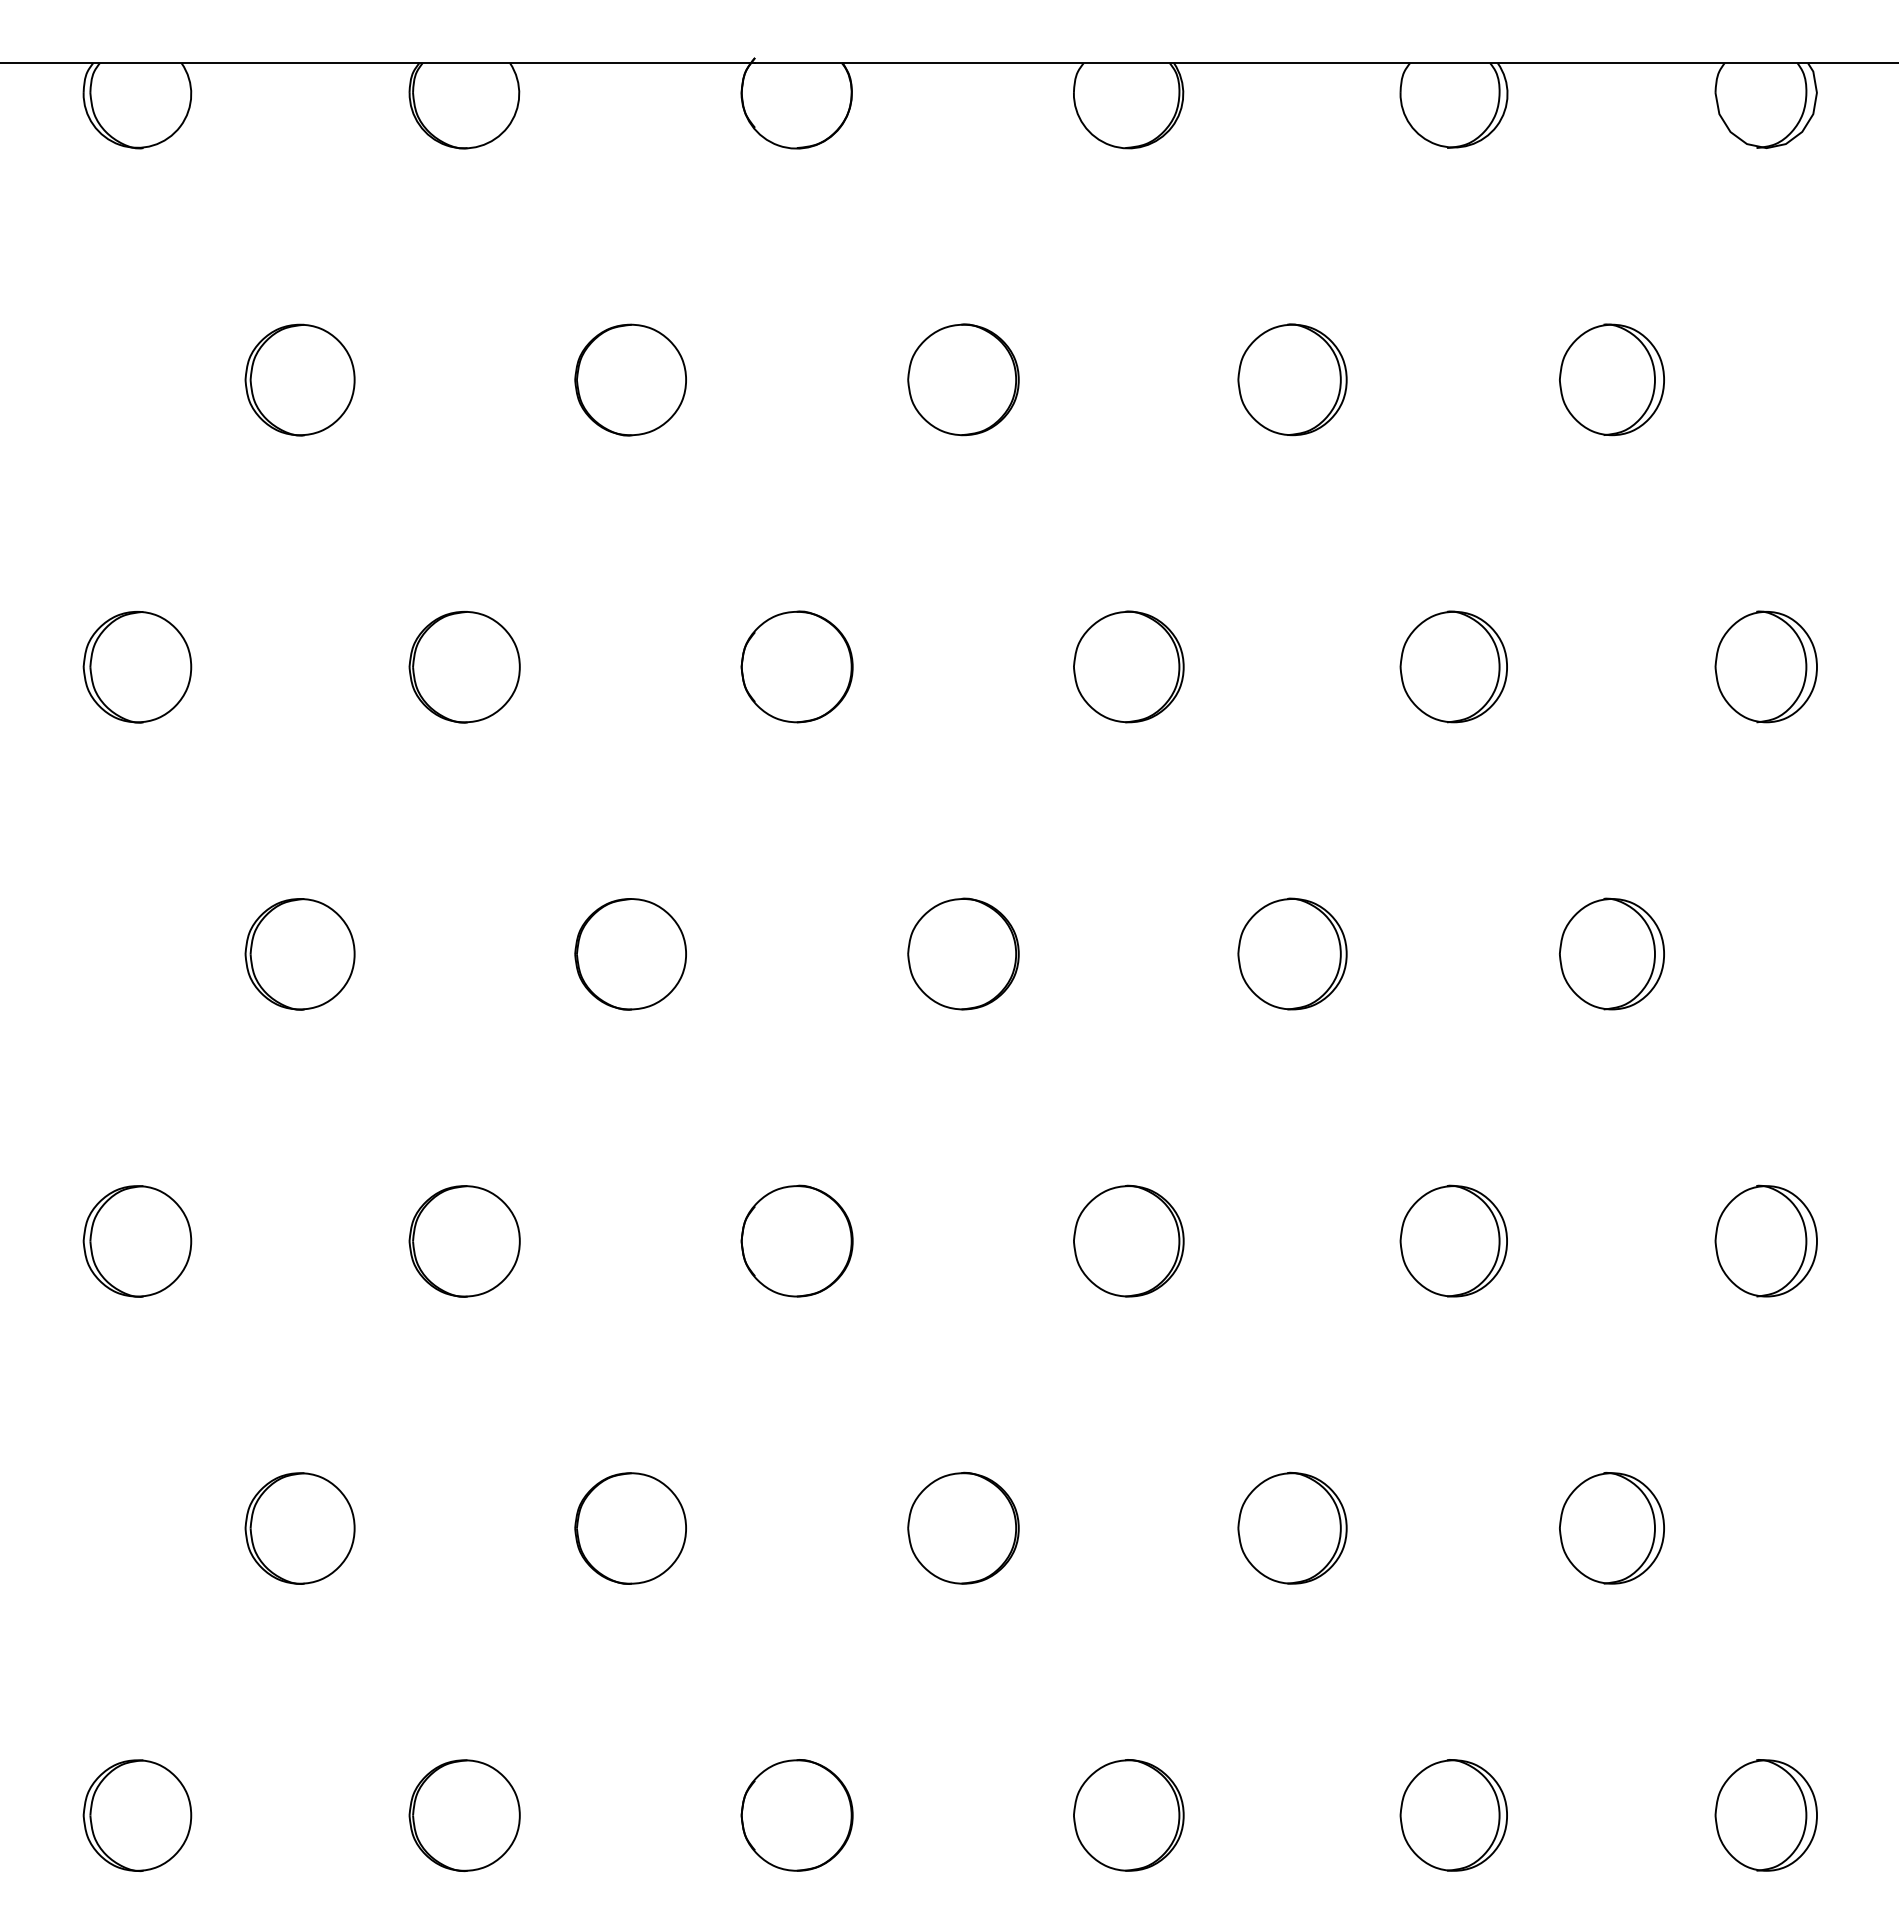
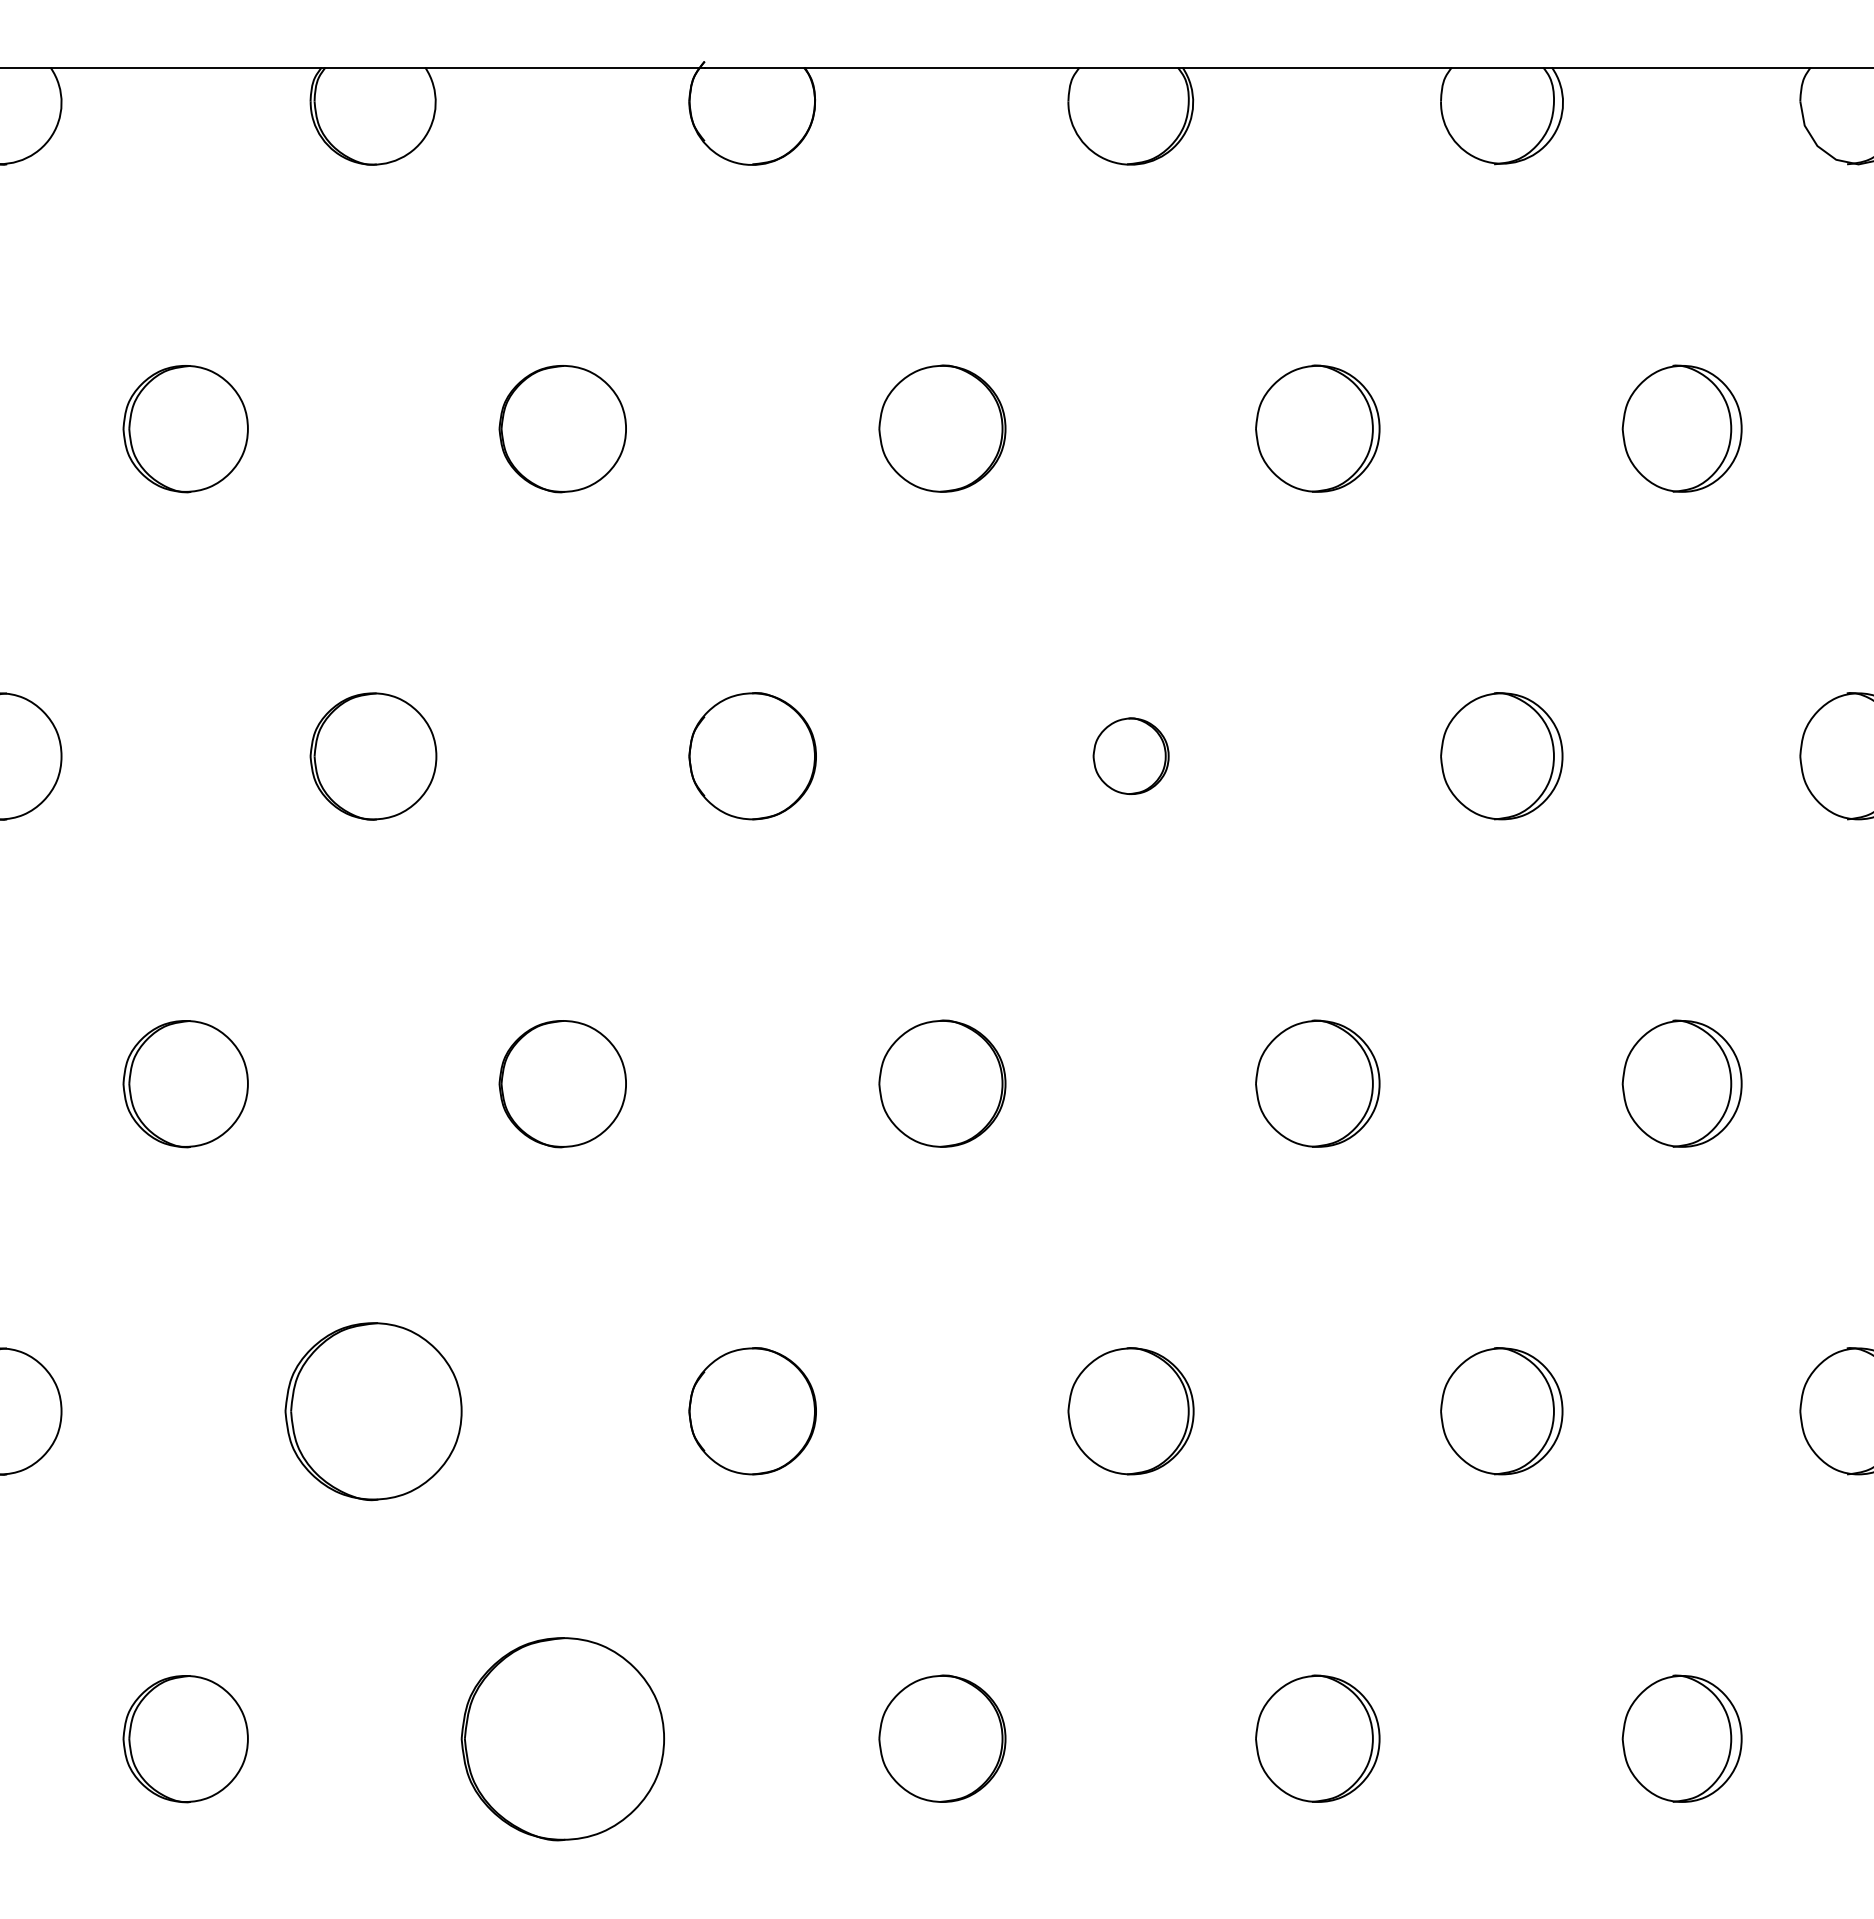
part: (1128, 666) -> (1130, 755), size x0.6
part: (464, 1241) -> (373, 1411), size x1.4
part: (630, 1528) -> (562, 1738), size x1.6

